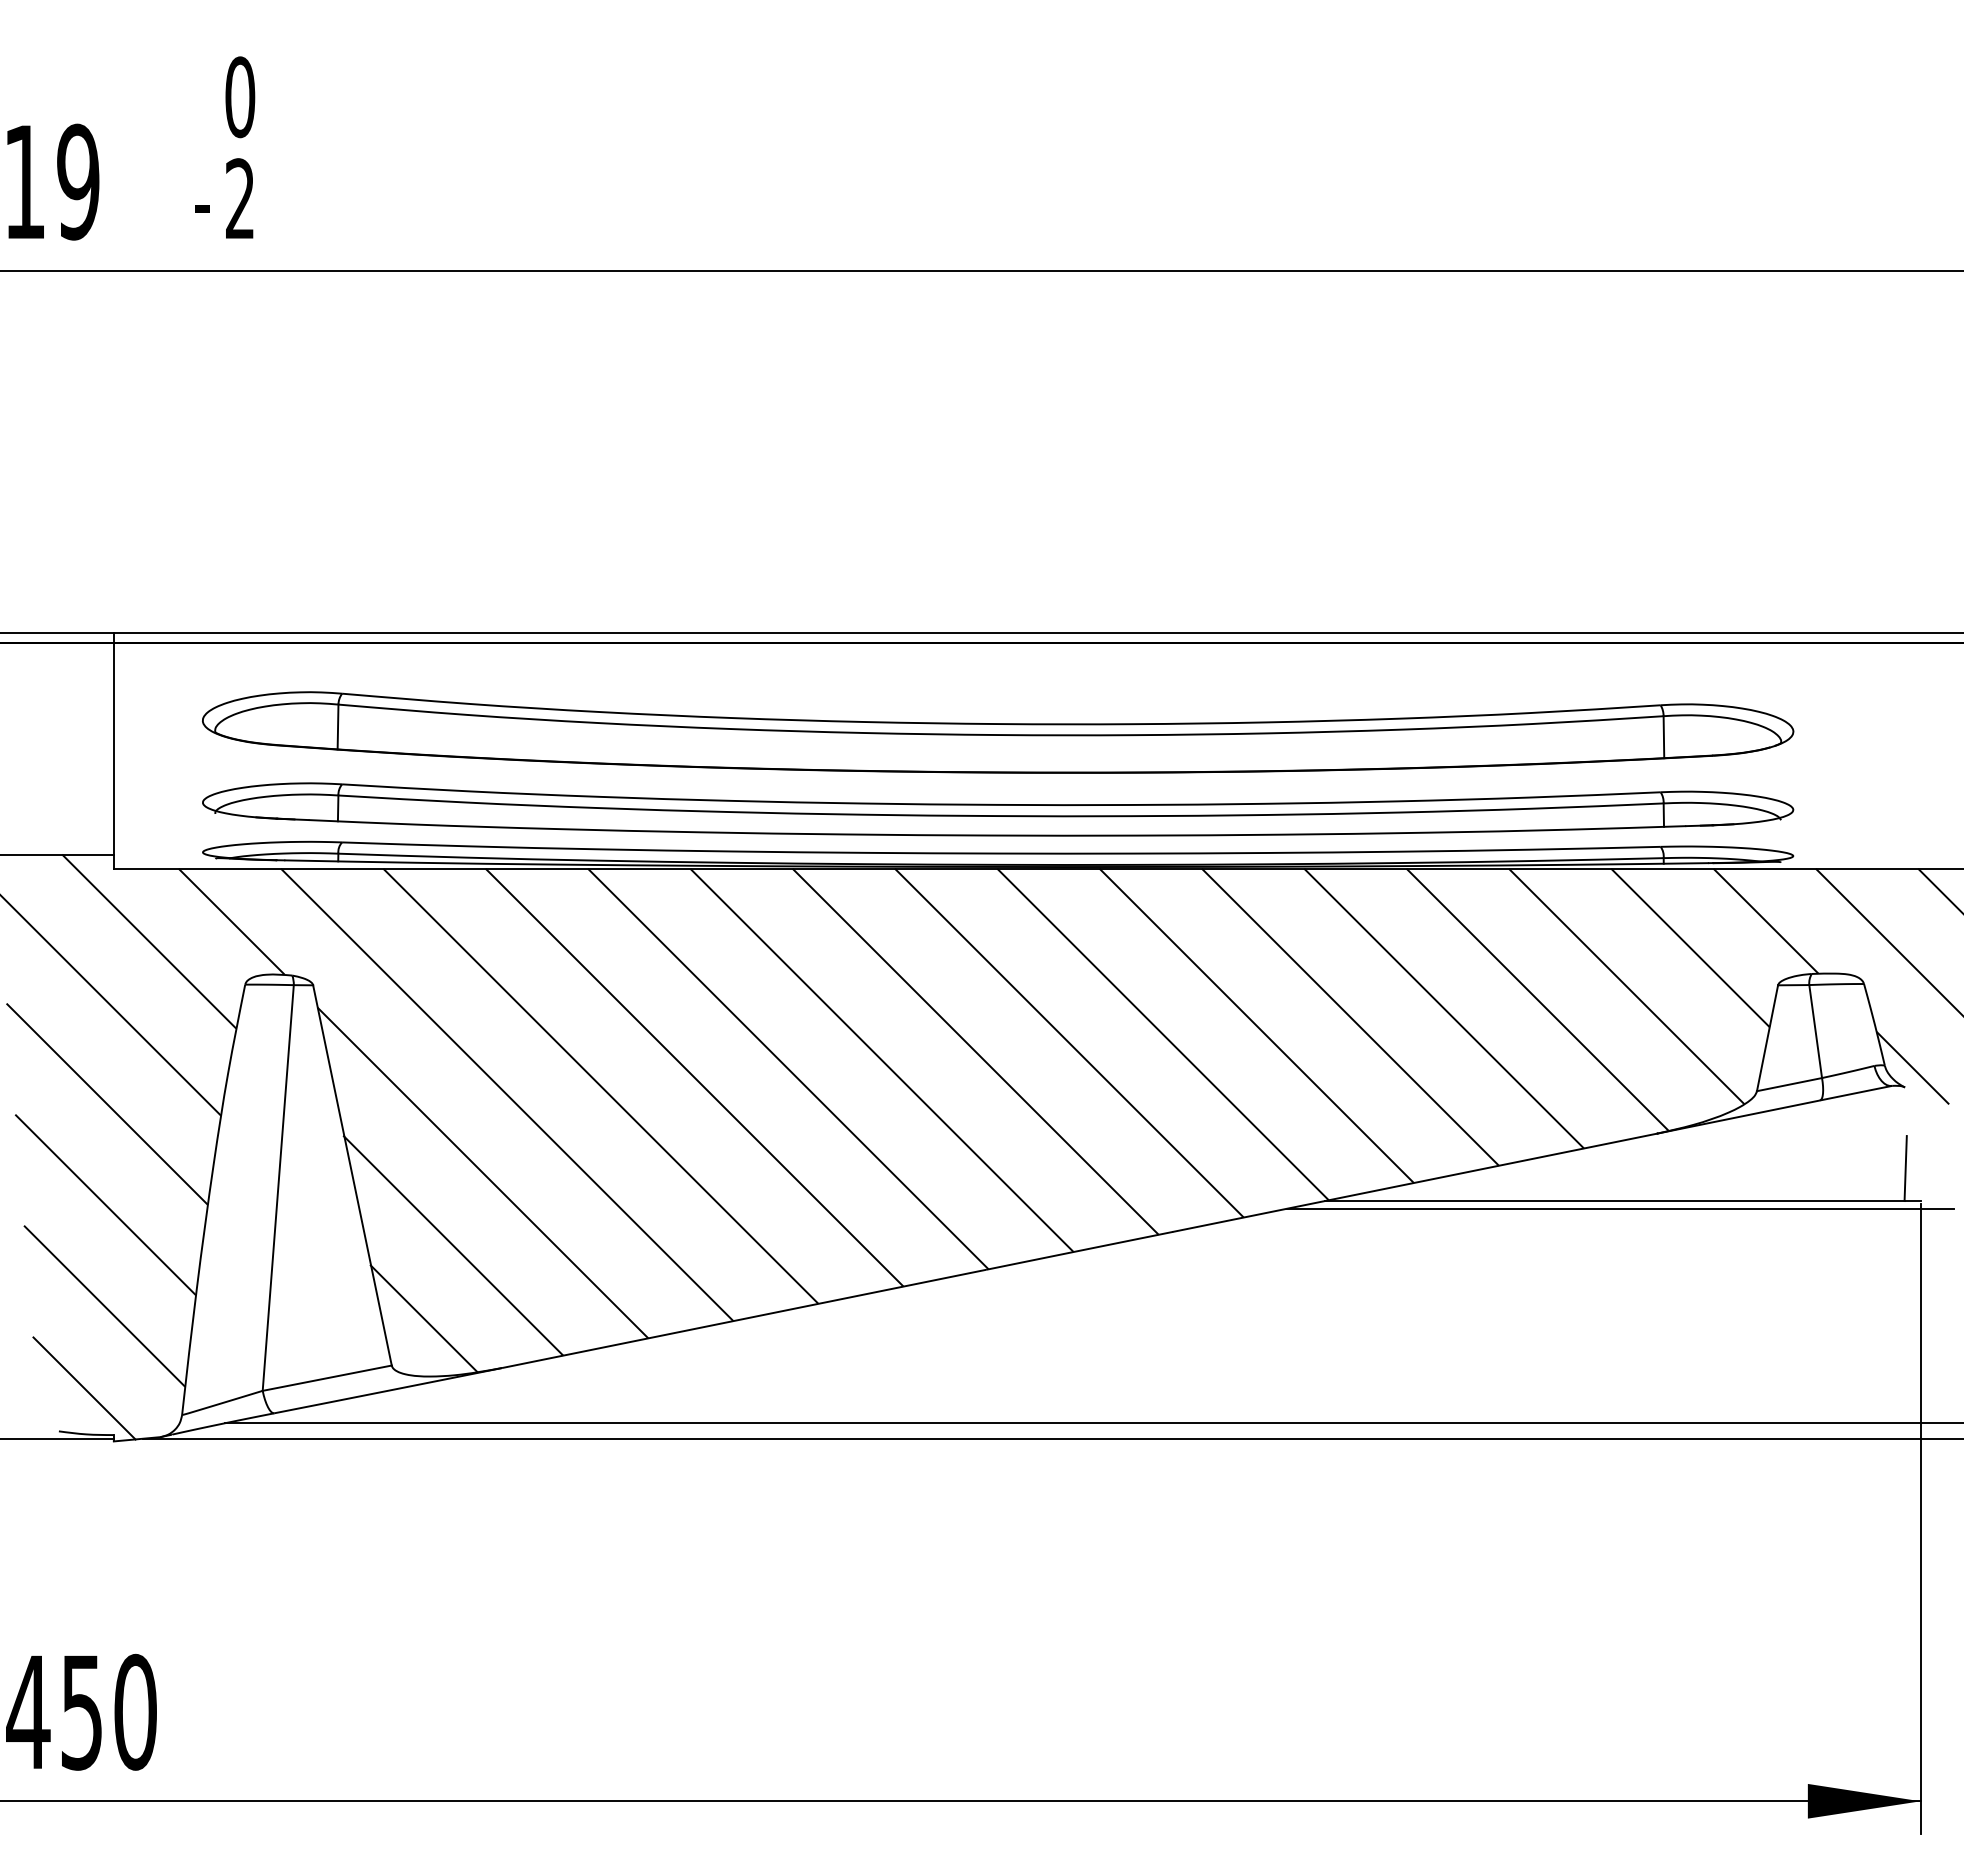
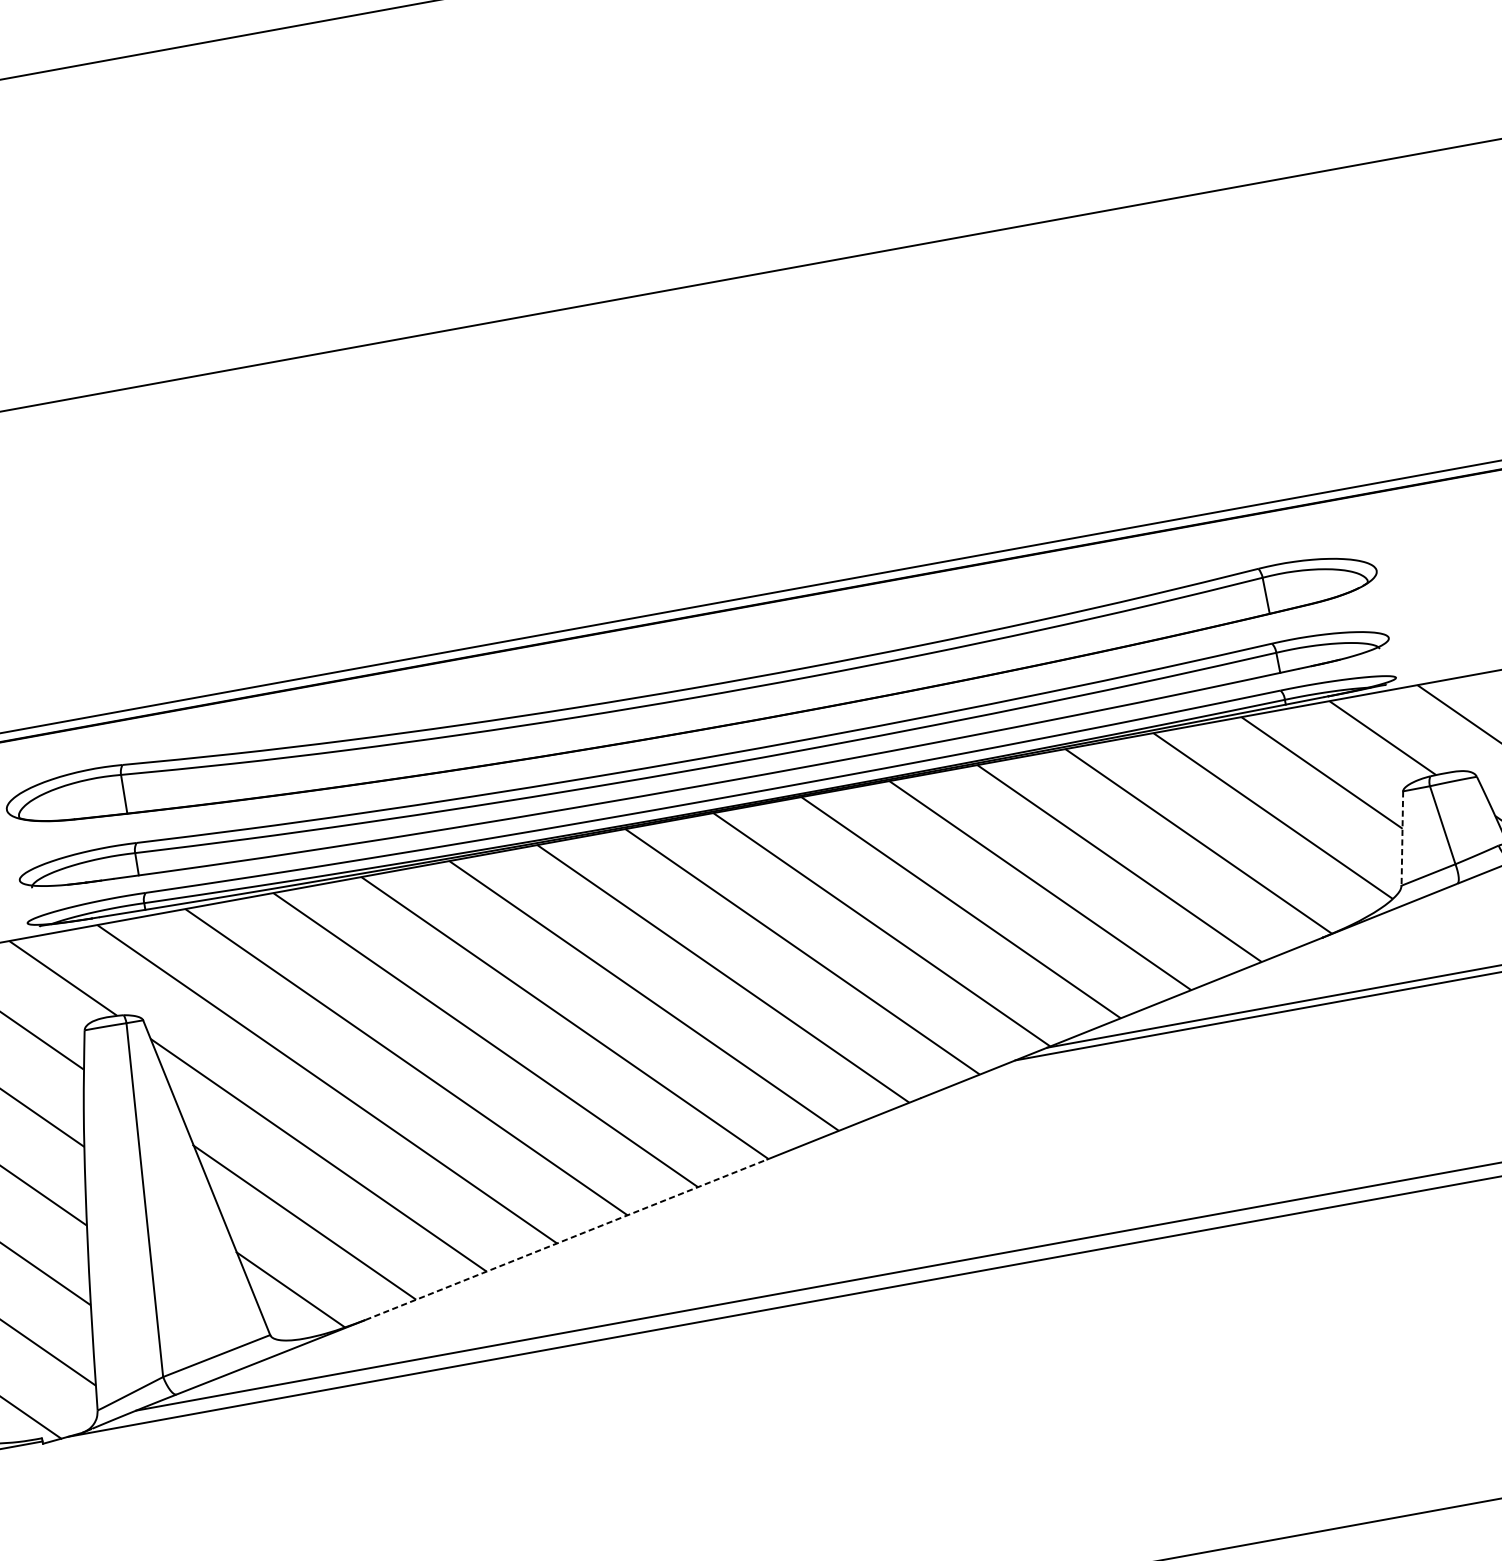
line: (1767, 1038) -> (1402, 838), solid -> dashed
line: (743, 1319) -> (565, 1240), solid -> dashed

